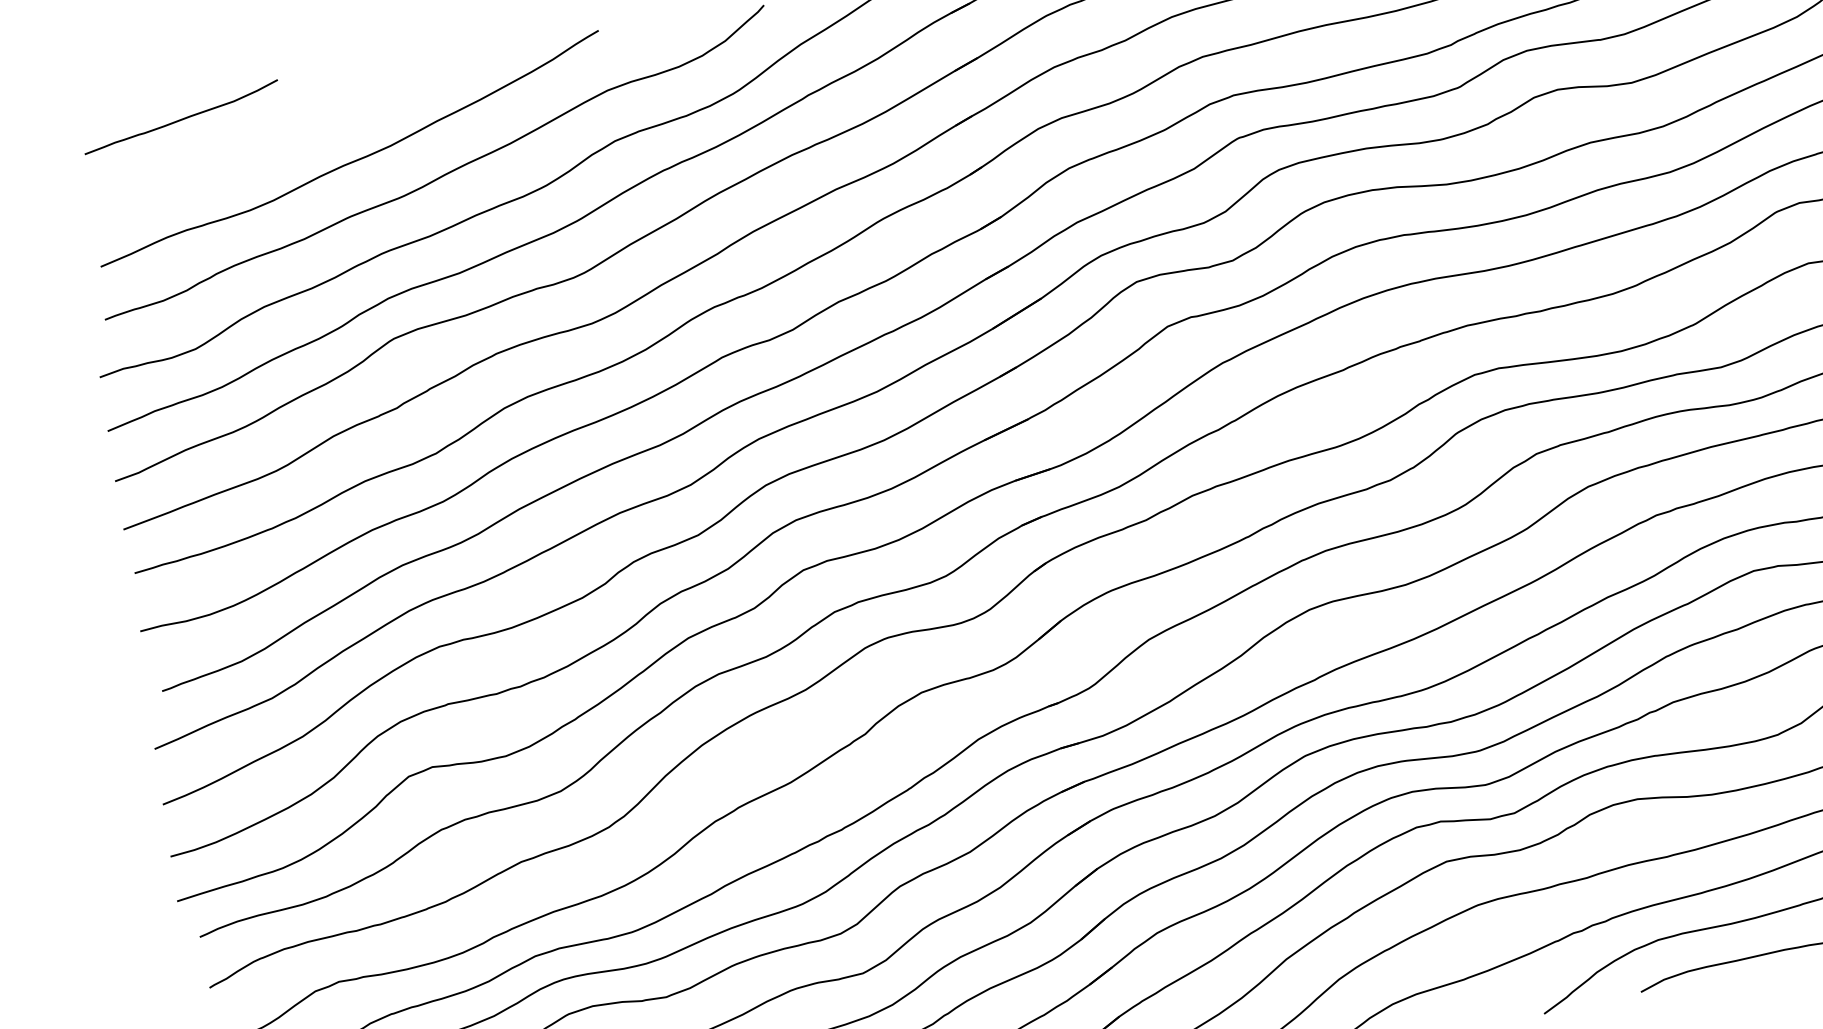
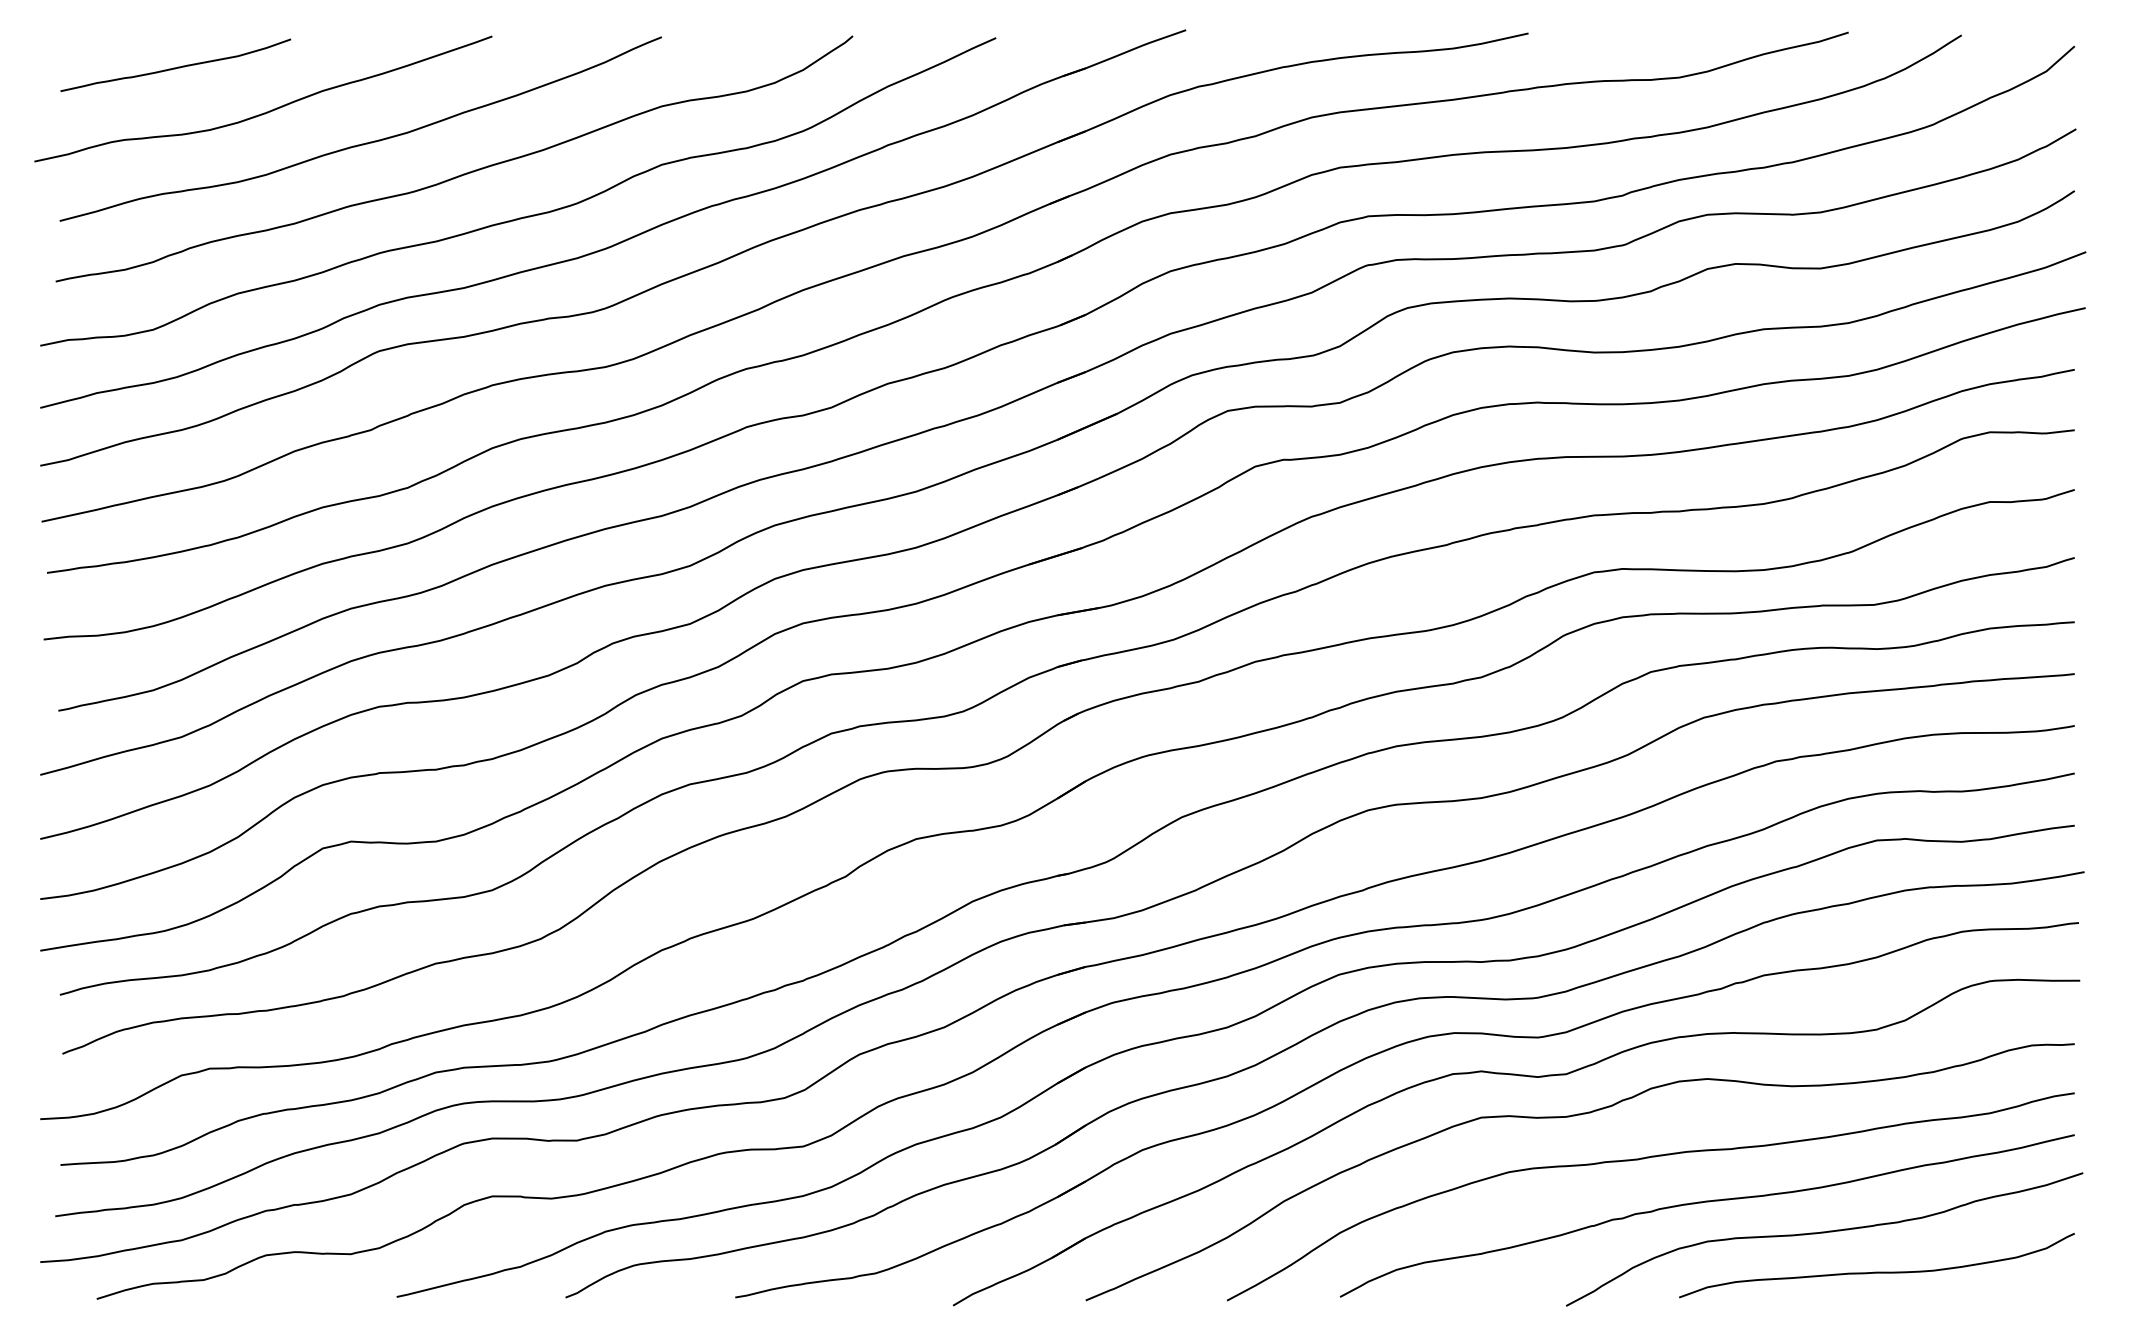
curve: (265, 145) -> (266, 111), added

